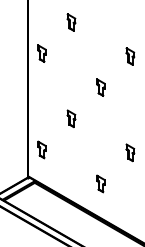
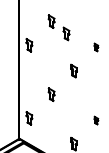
part: (90, 38) -> (66, 33), added
part: (130, 56) -> (96, 47), size x0.6
part: (130, 152) -> (96, 120), size x0.6

